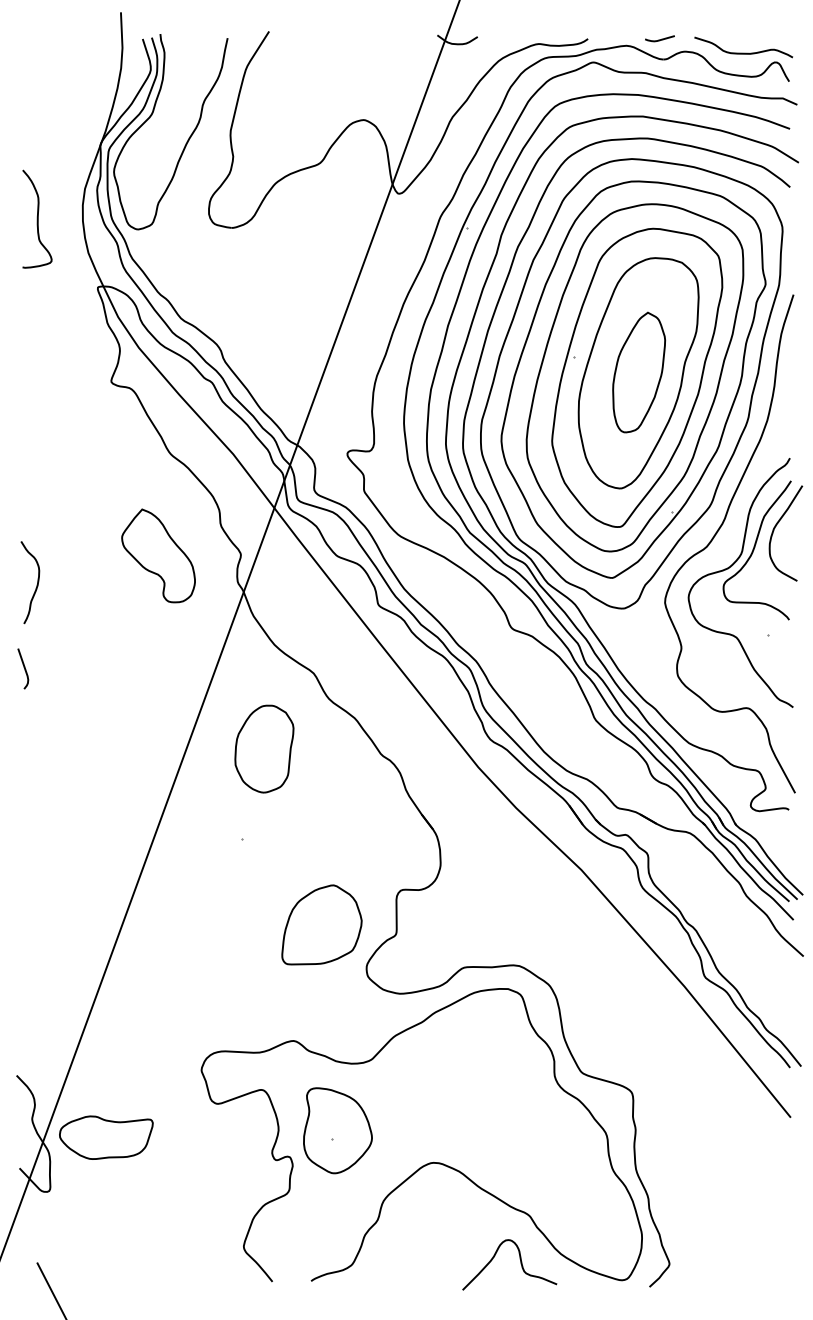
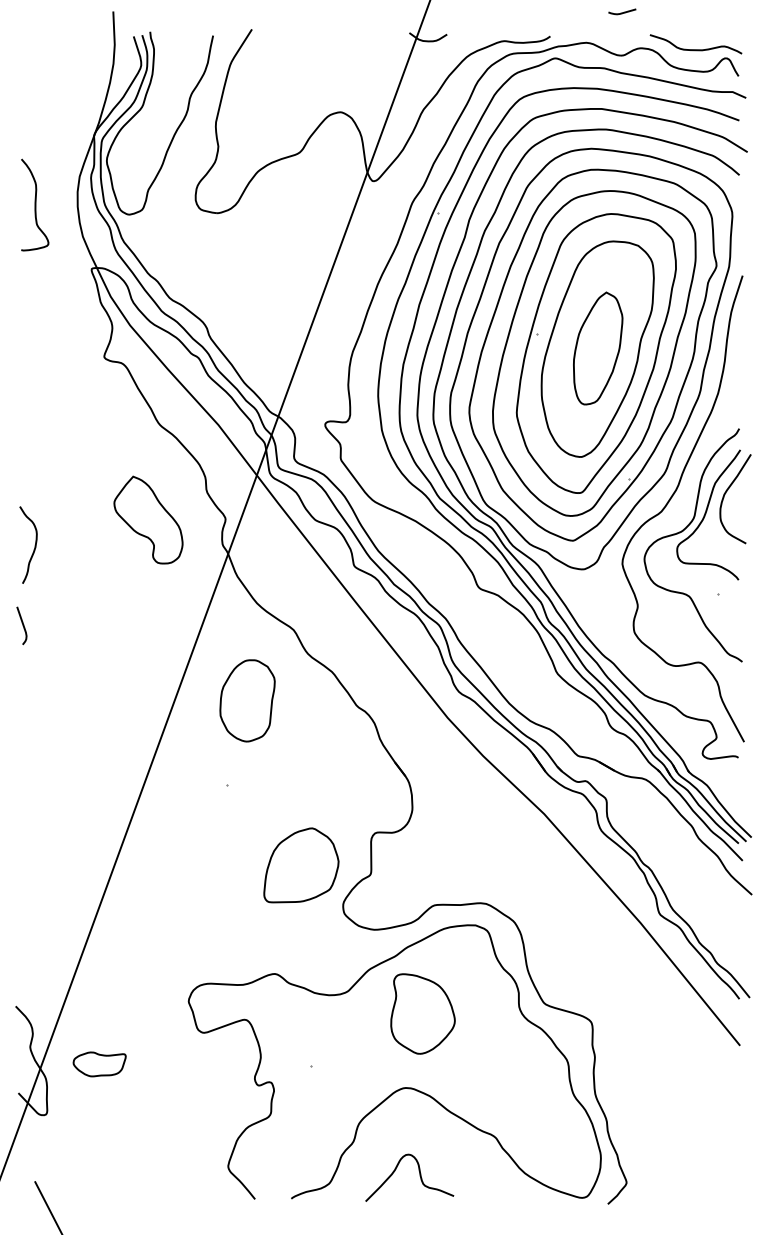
curve: (659, 39) -> (621, 12), moved
part: (337, 1130) -> (422, 1013), moved
part: (106, 1137) -> (99, 1064), size x0.6
curve: (520, 1264) -> (419, 1177), moved

